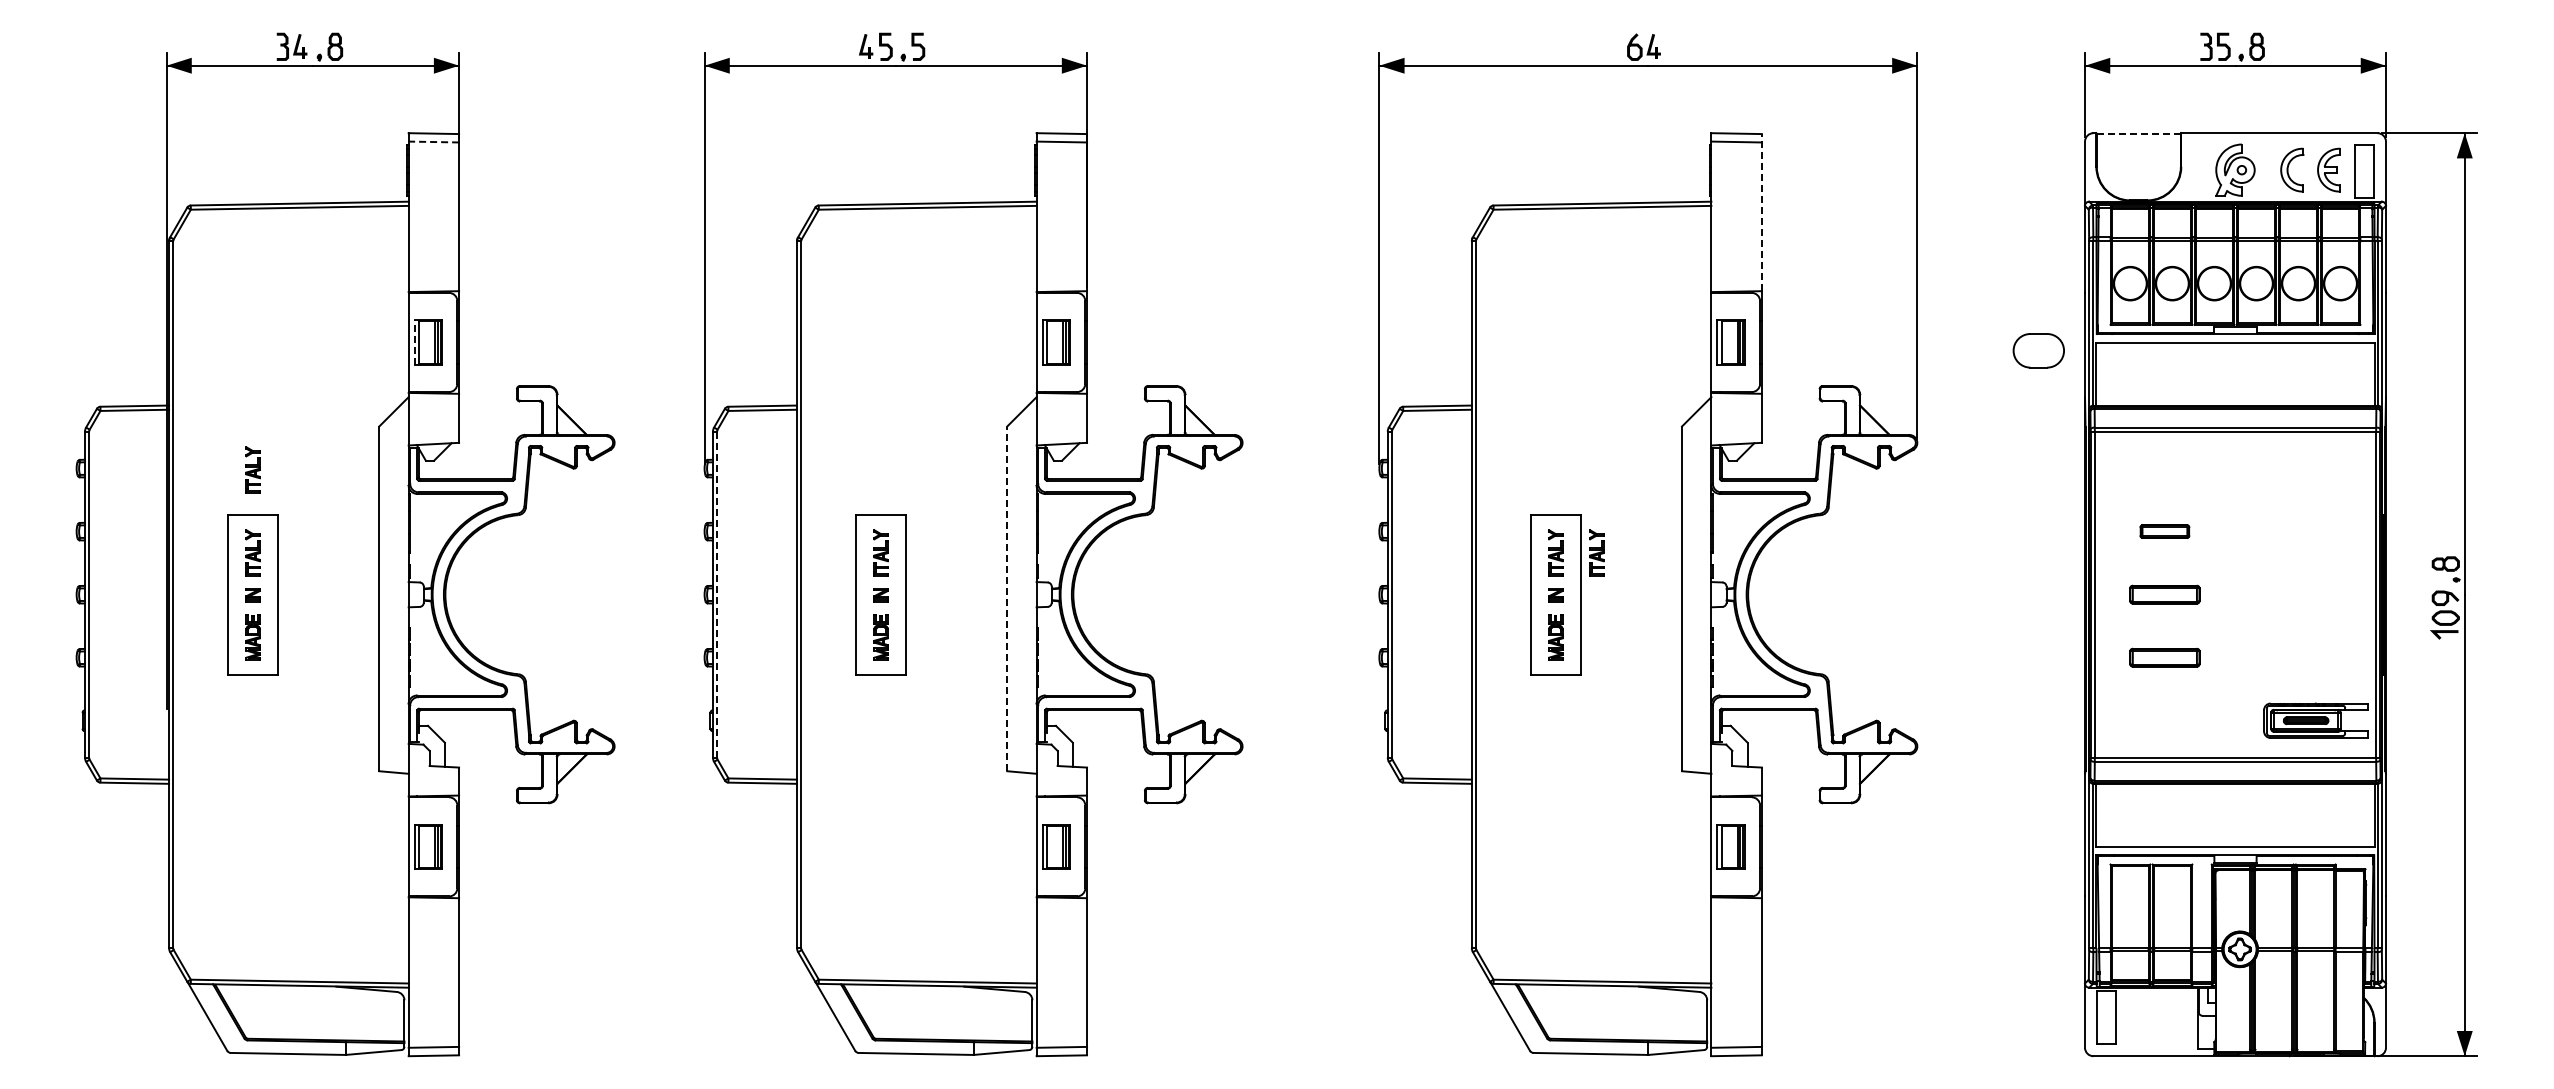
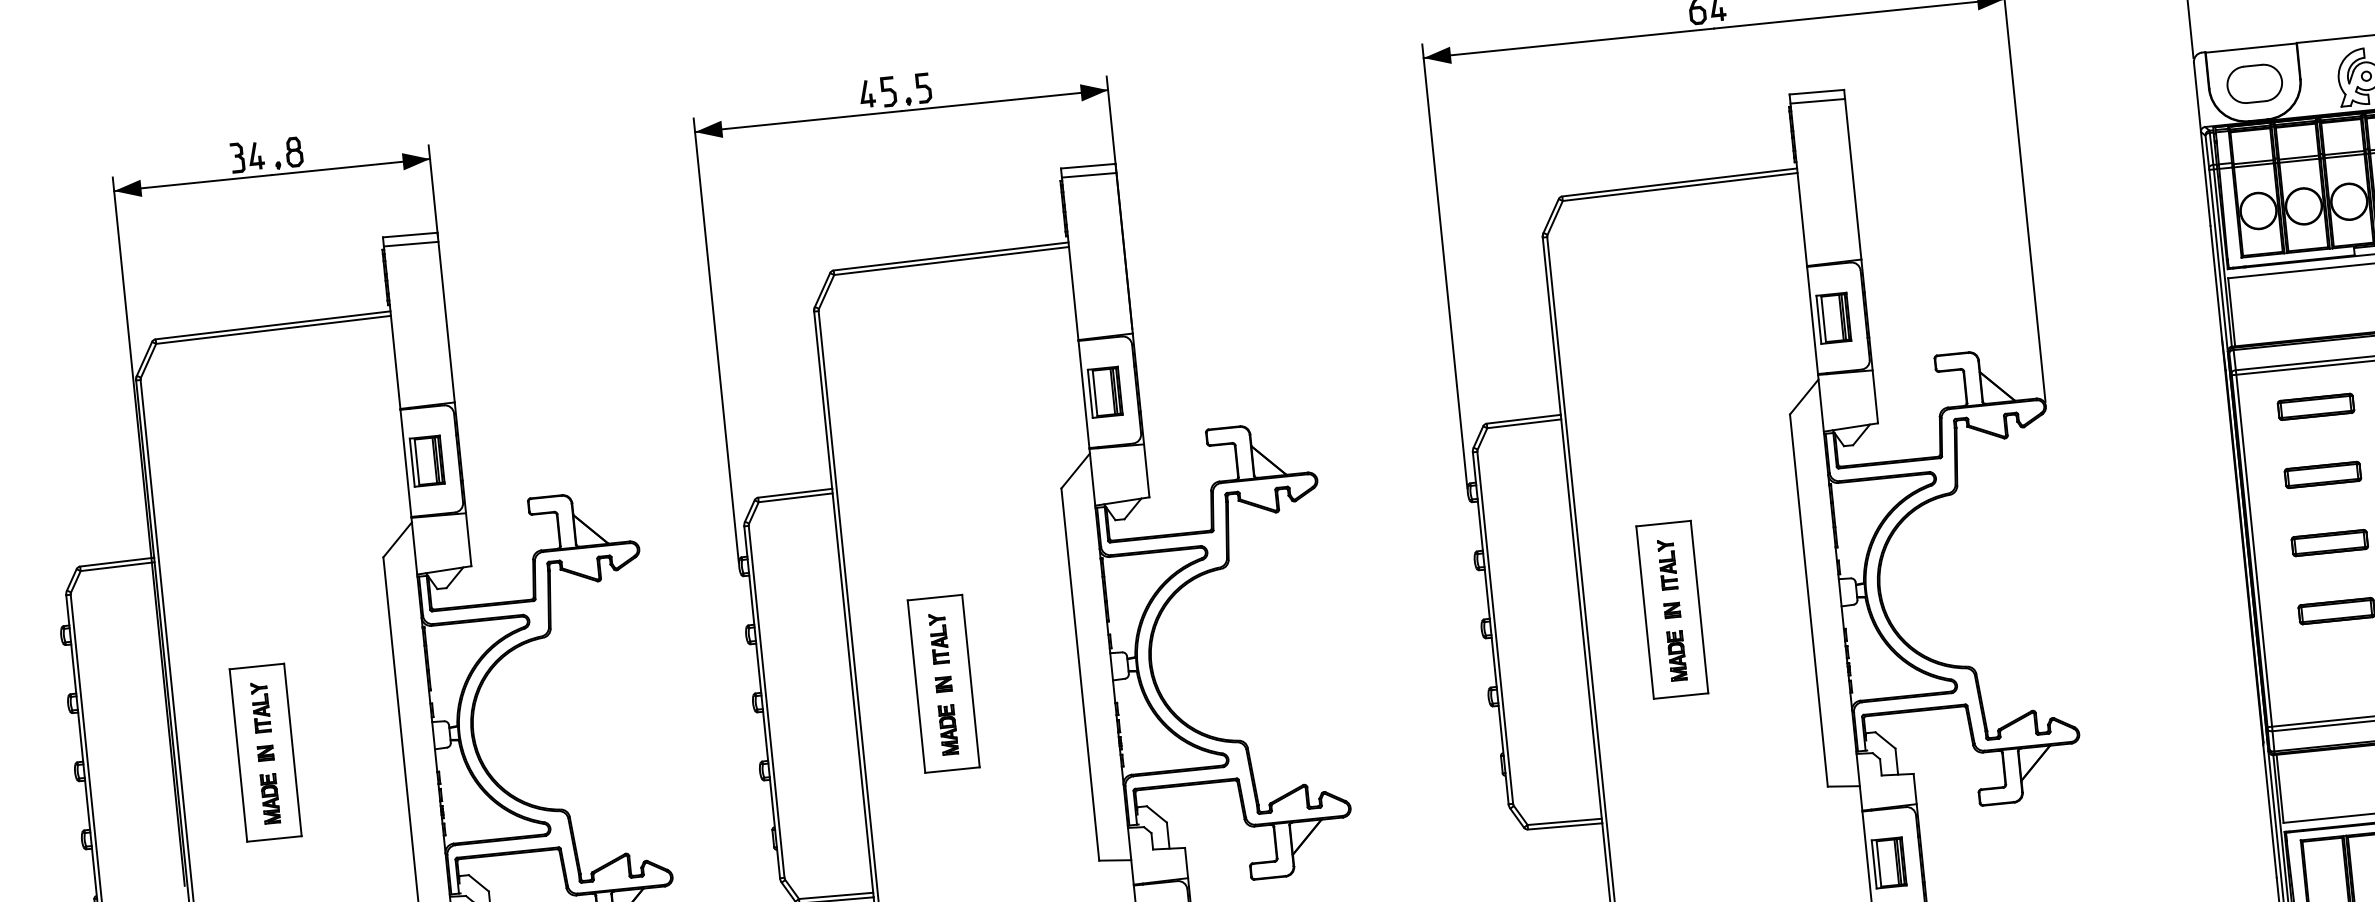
line: (2139, 133) -> (2251, 47), dashed -> solid
line: (433, 142) -> (410, 244), dashed -> solid
line: (1761, 212) -> (1852, 174), dashed -> solid
line: (414, 342) -> (412, 462), dashed -> solid
part: (2038, 350) -> (2254, 83), moved
part: (2164, 468) -> (2315, 406), added
part: (252, 469) -> (251, 617), removed
part: (2164, 531) -> (2322, 474), size x1.43
part: (1596, 552) -> (1711, 559), removed
line: (717, 594) -> (767, 701), dashed -> solid
line: (1007, 598) -> (1080, 674), dashed -> solid

